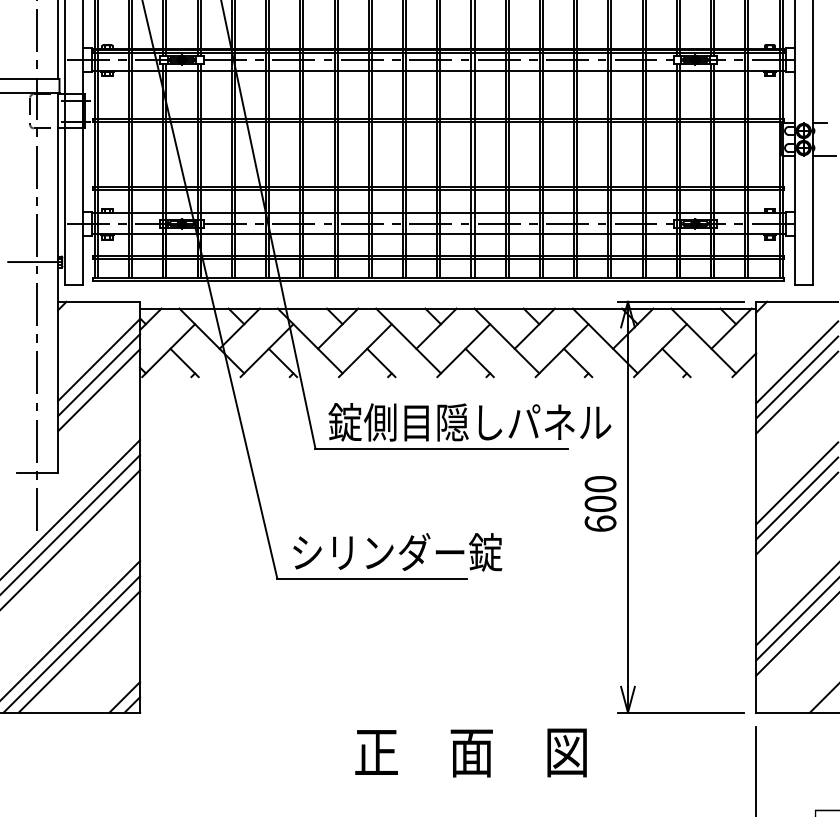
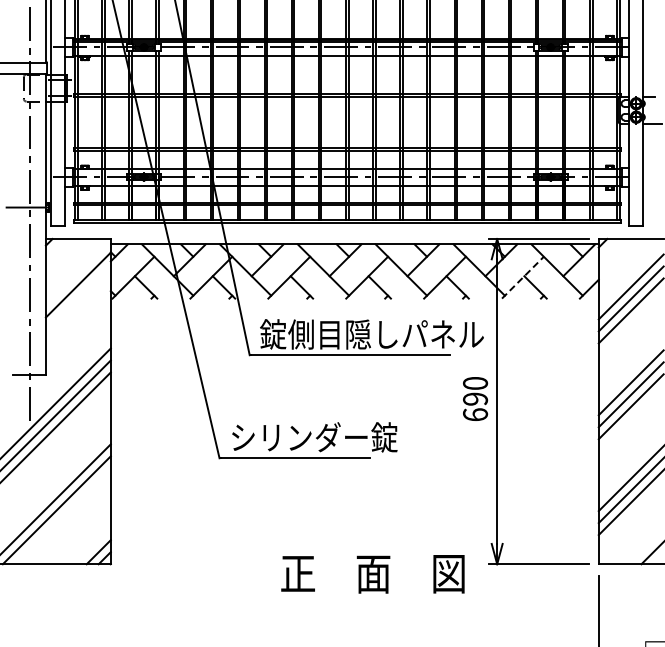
line: (659, 350) -> (522, 277), solid -> dashed
line: (97, 374) -> (77, 296), removed
line: (97, 389) -> (77, 308), removed
text: (600, 503) -> (475, 398), 600 -> 690
line: (79, 652) -> (62, 516), removed
text: (470, 753) -> (372, 574), moved

